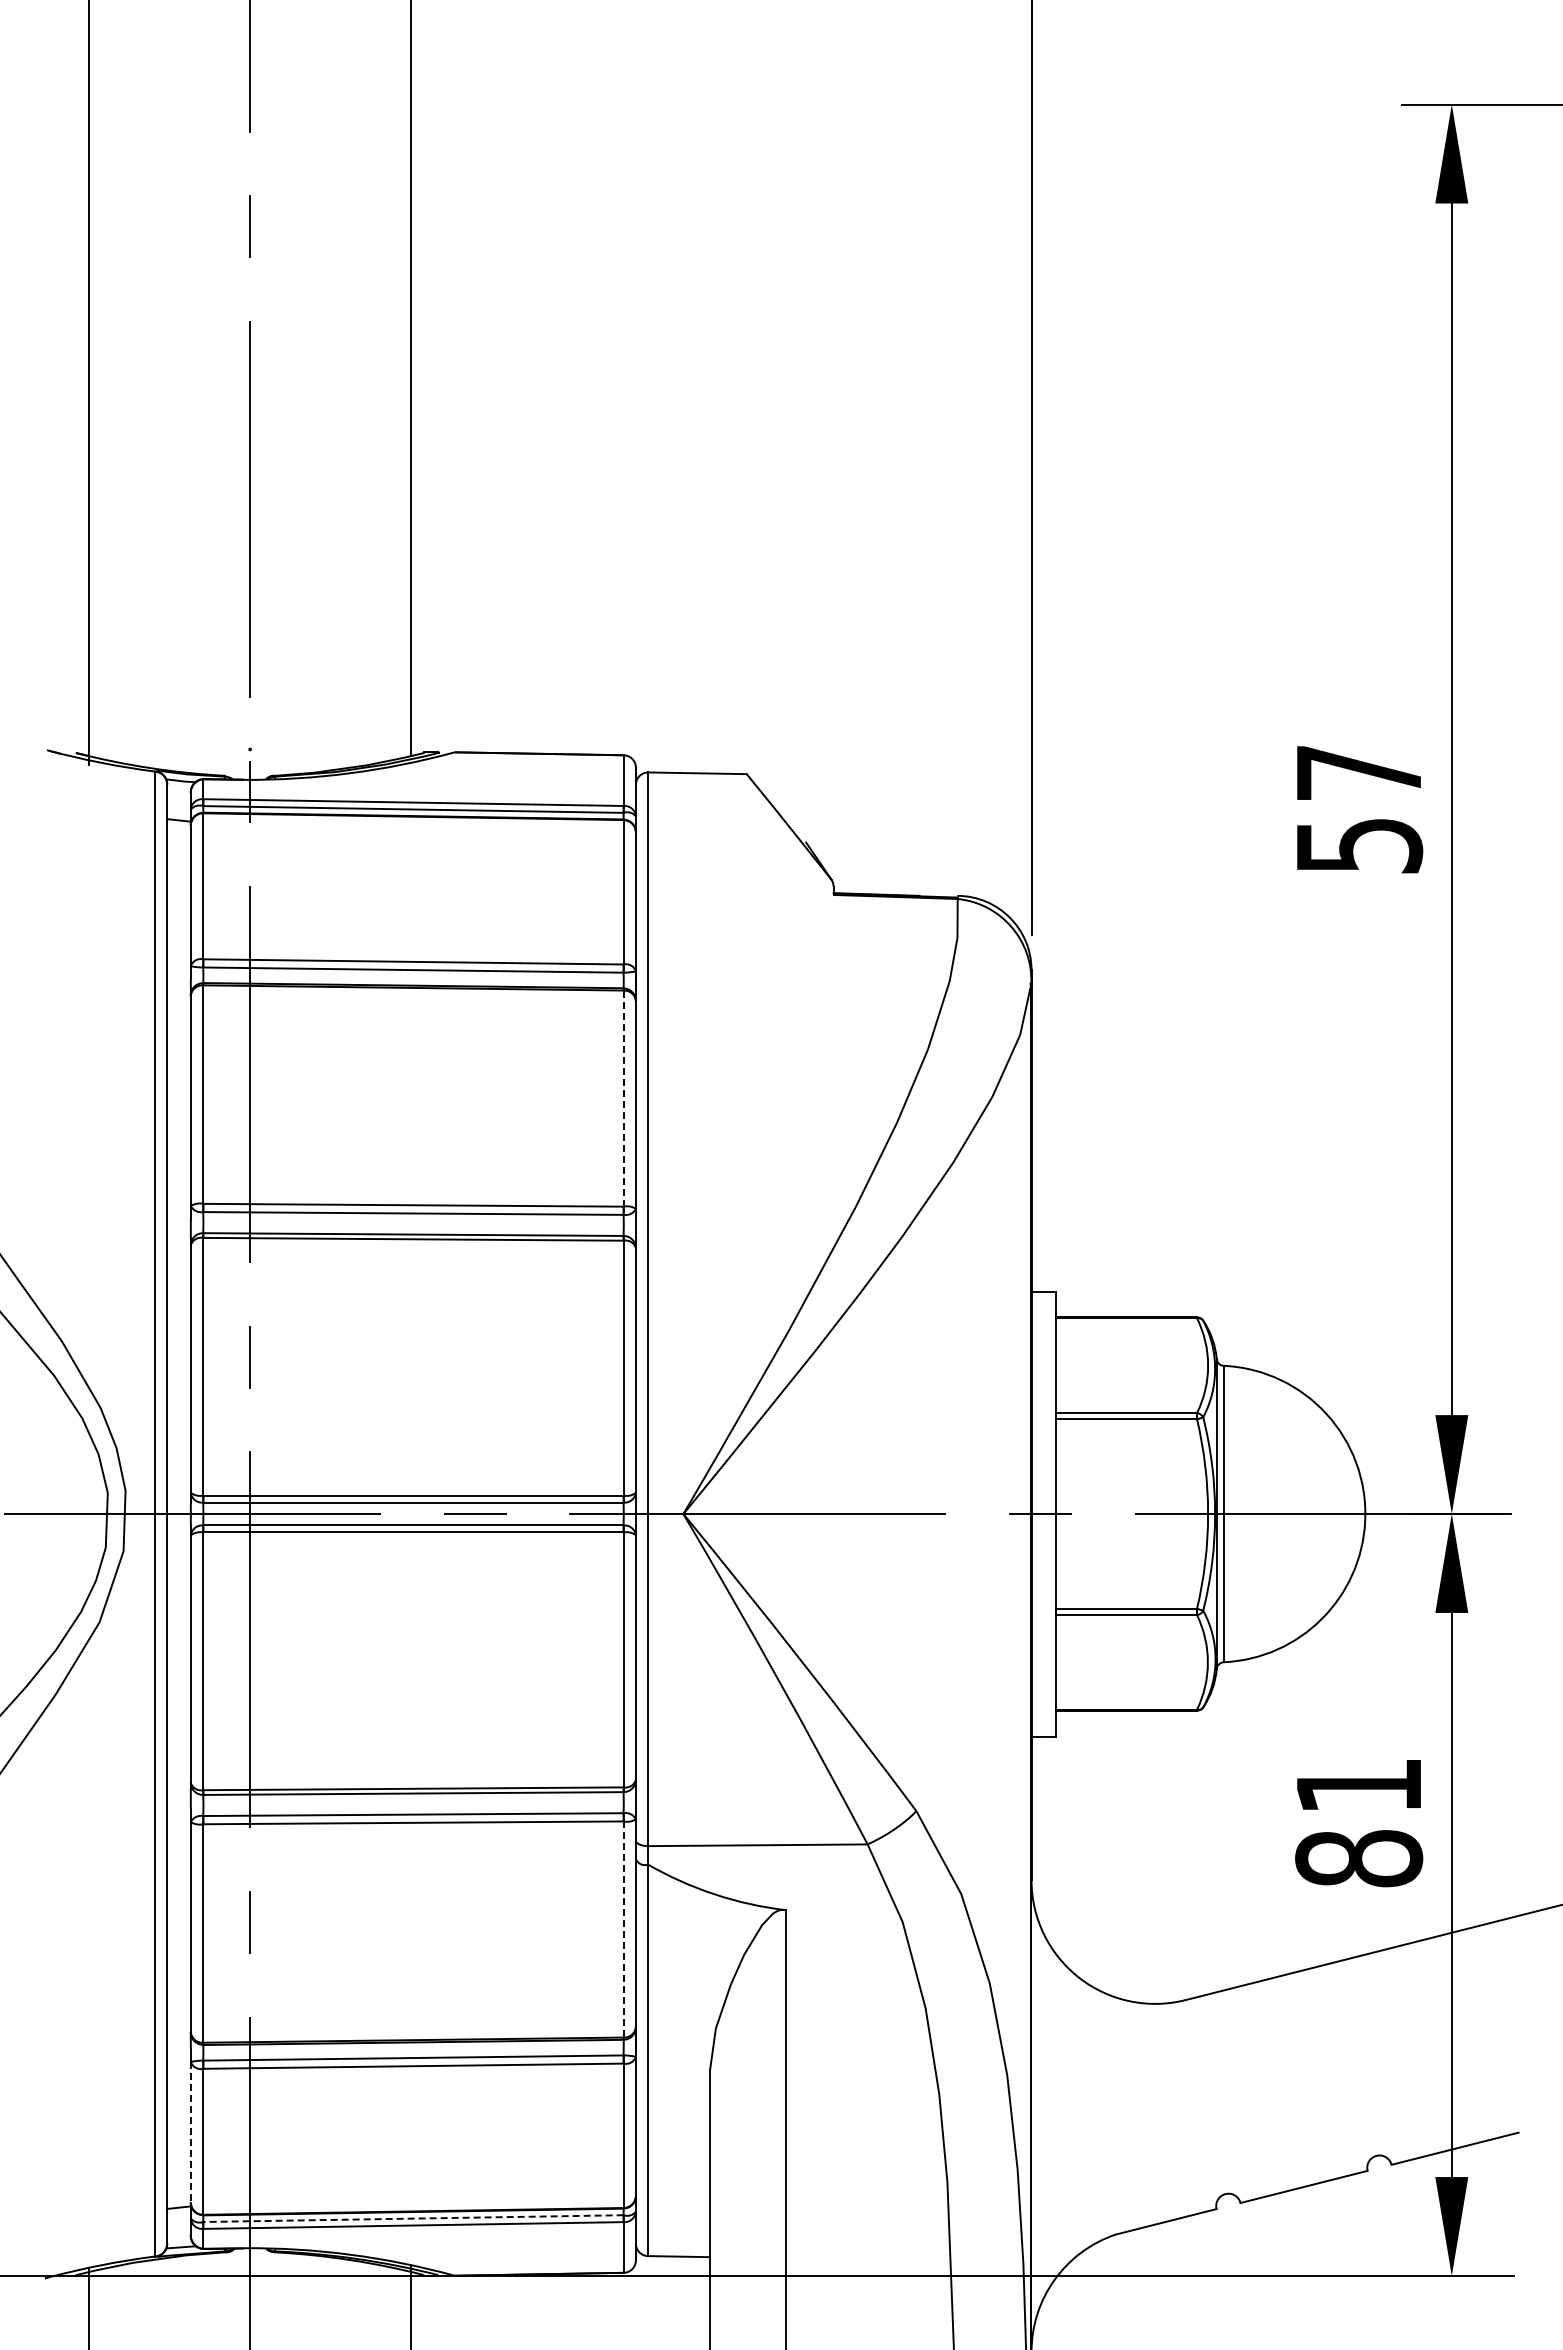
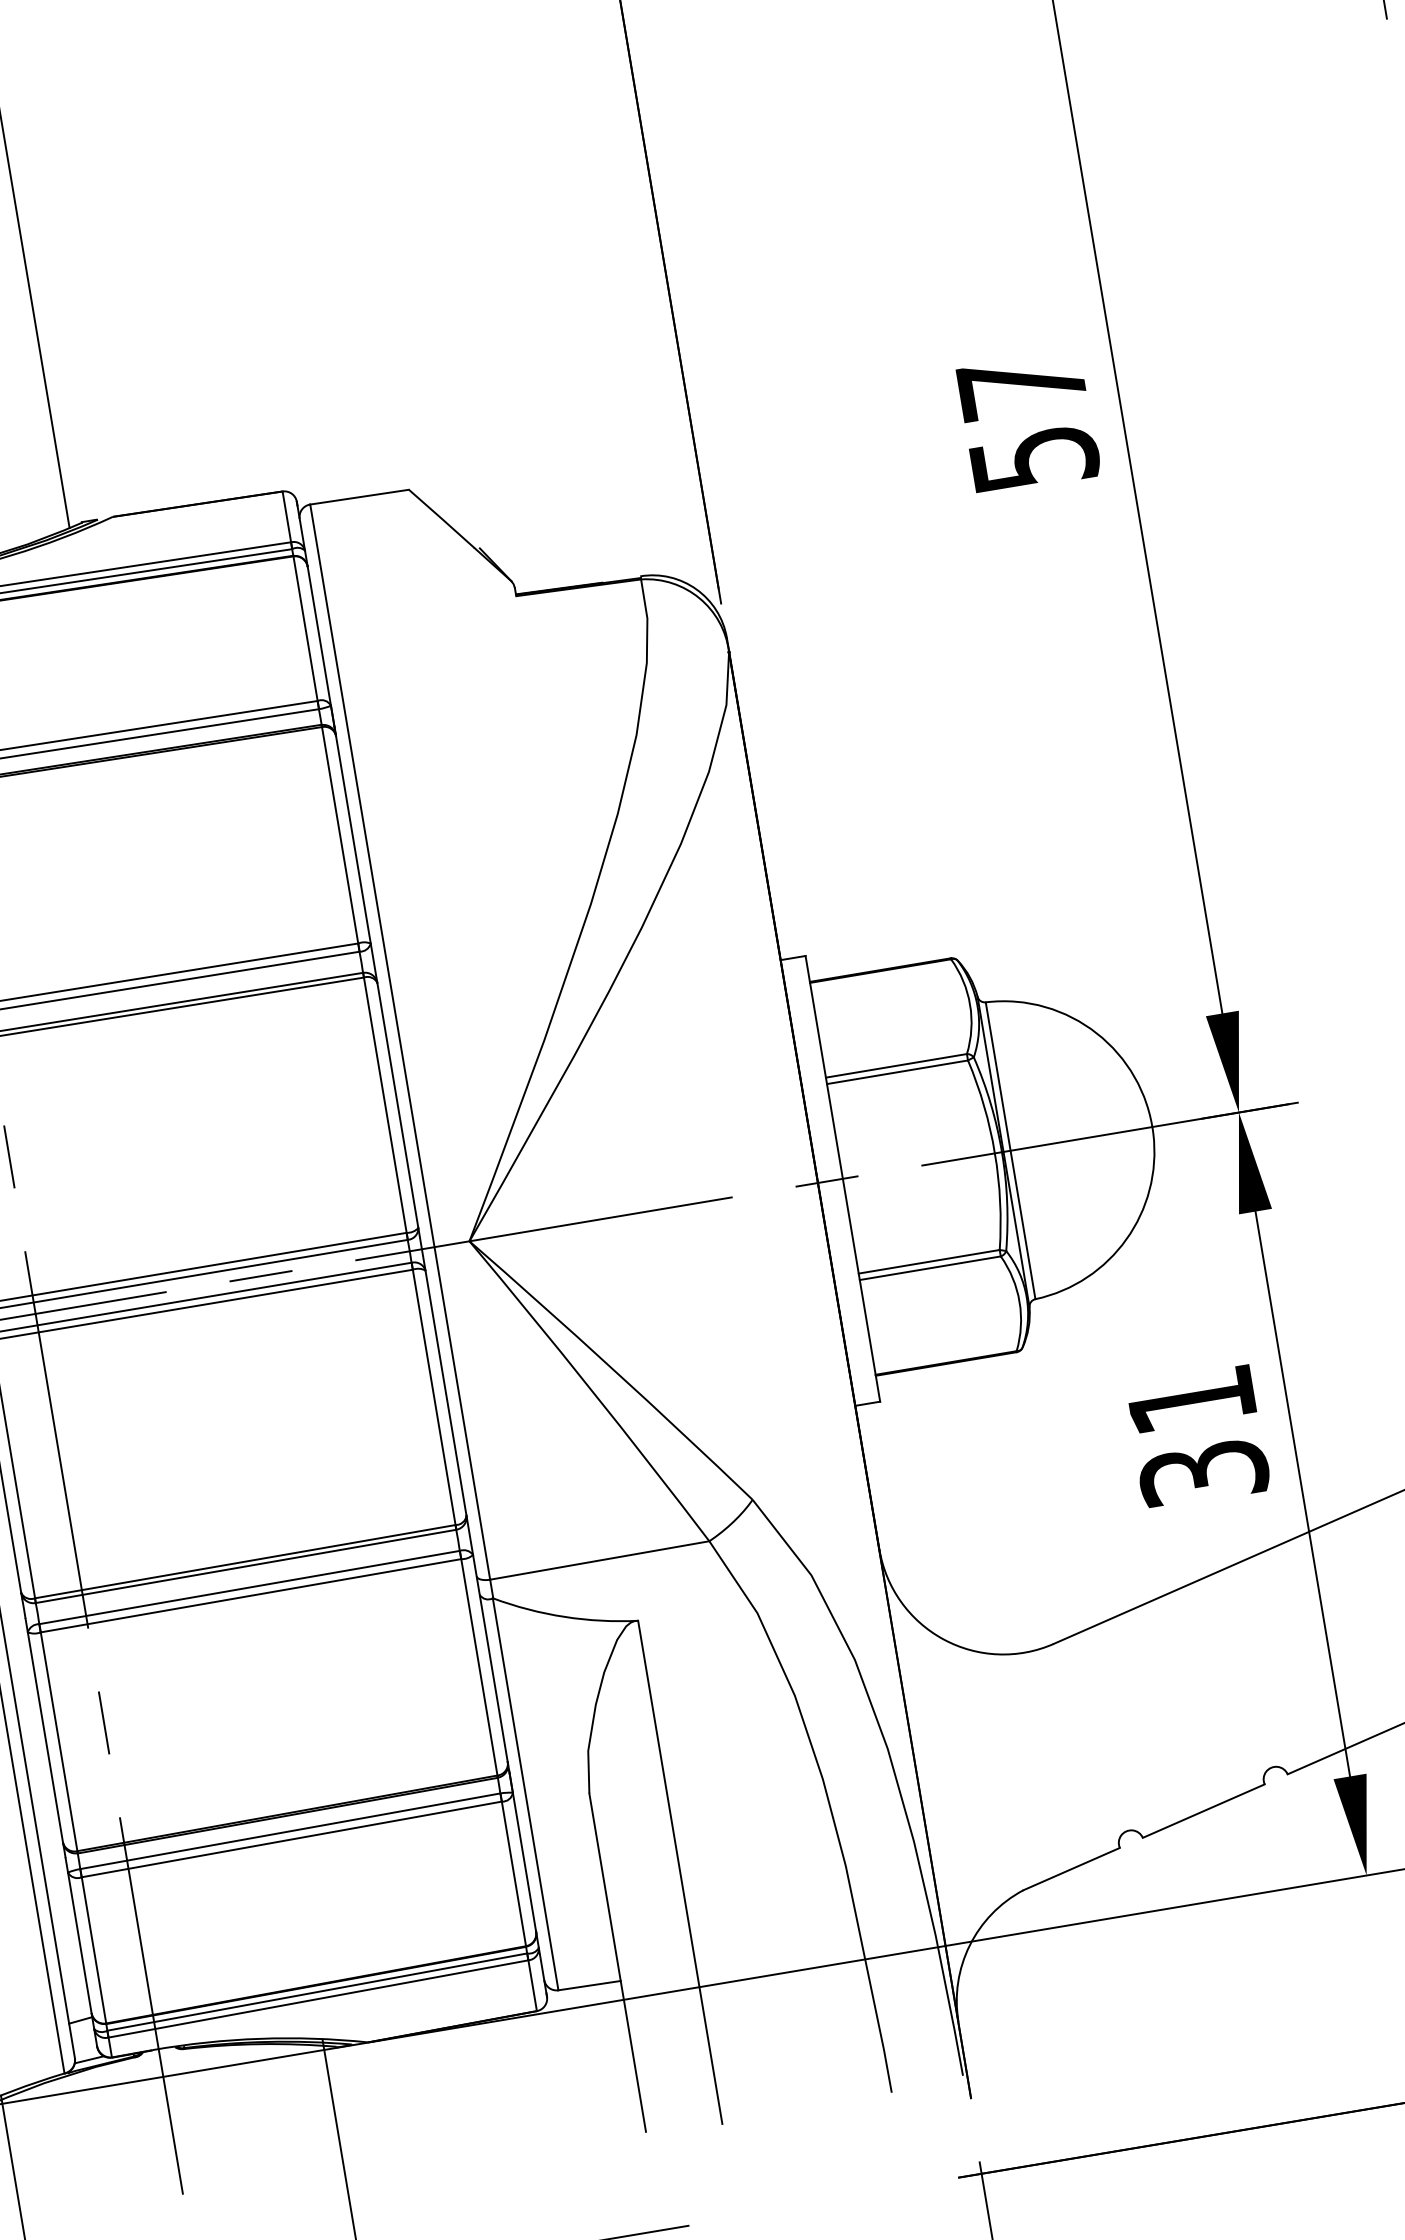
line: (623, 1099) -> (340, 836), dashed -> solid
text: (1359, 1858) -> (1204, 1472), 81 -> 31
line: (623, 1930) -> (479, 1668), dashed -> solid
line: (190, 2132) -> (79, 1943), dashed -> solid
line: (414, 2218) -> (318, 1991), dashed -> solid

